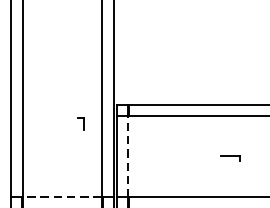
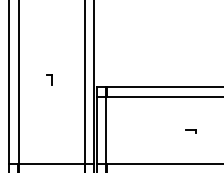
part: (81, 123) -> (49, 79), moved
line: (128, 157) -> (106, 130), dashed -> solid
part: (229, 158) -> (190, 131), size x0.62
line: (62, 198) -> (51, 164), dashed -> solid

